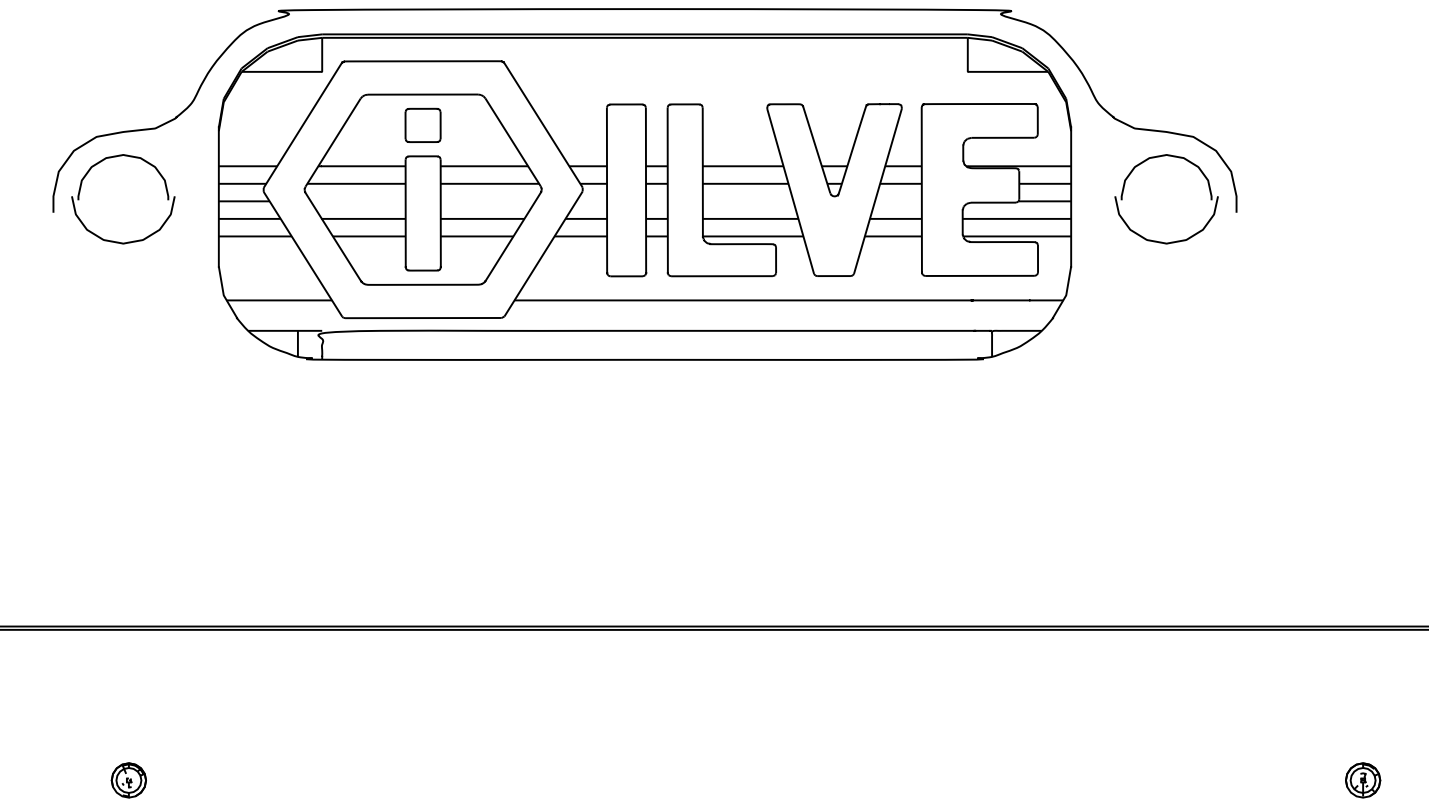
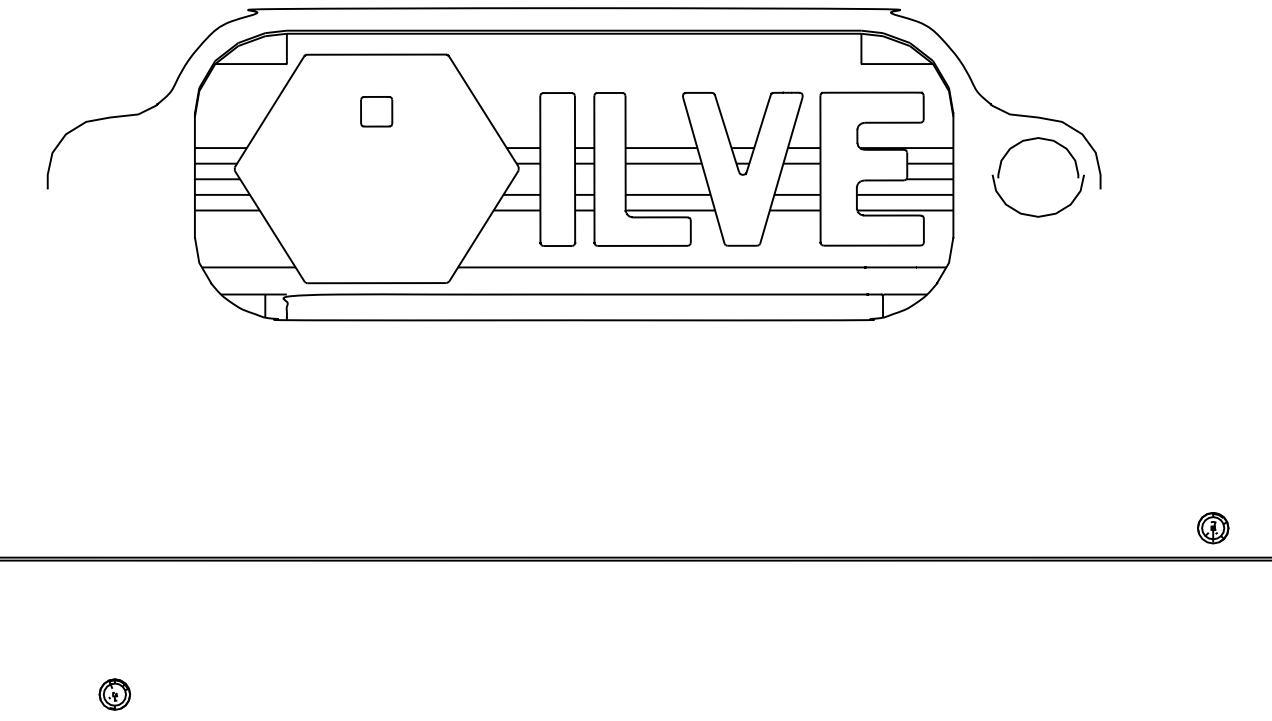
part: (422, 189) -> (376, 168), removed
part: (113, 240) -> (101, 214), removed
part: (1363, 780) -> (1213, 528), moved

